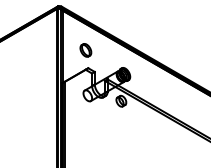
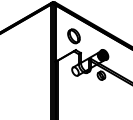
part: (85, 50) -> (73, 36), size x1.4

